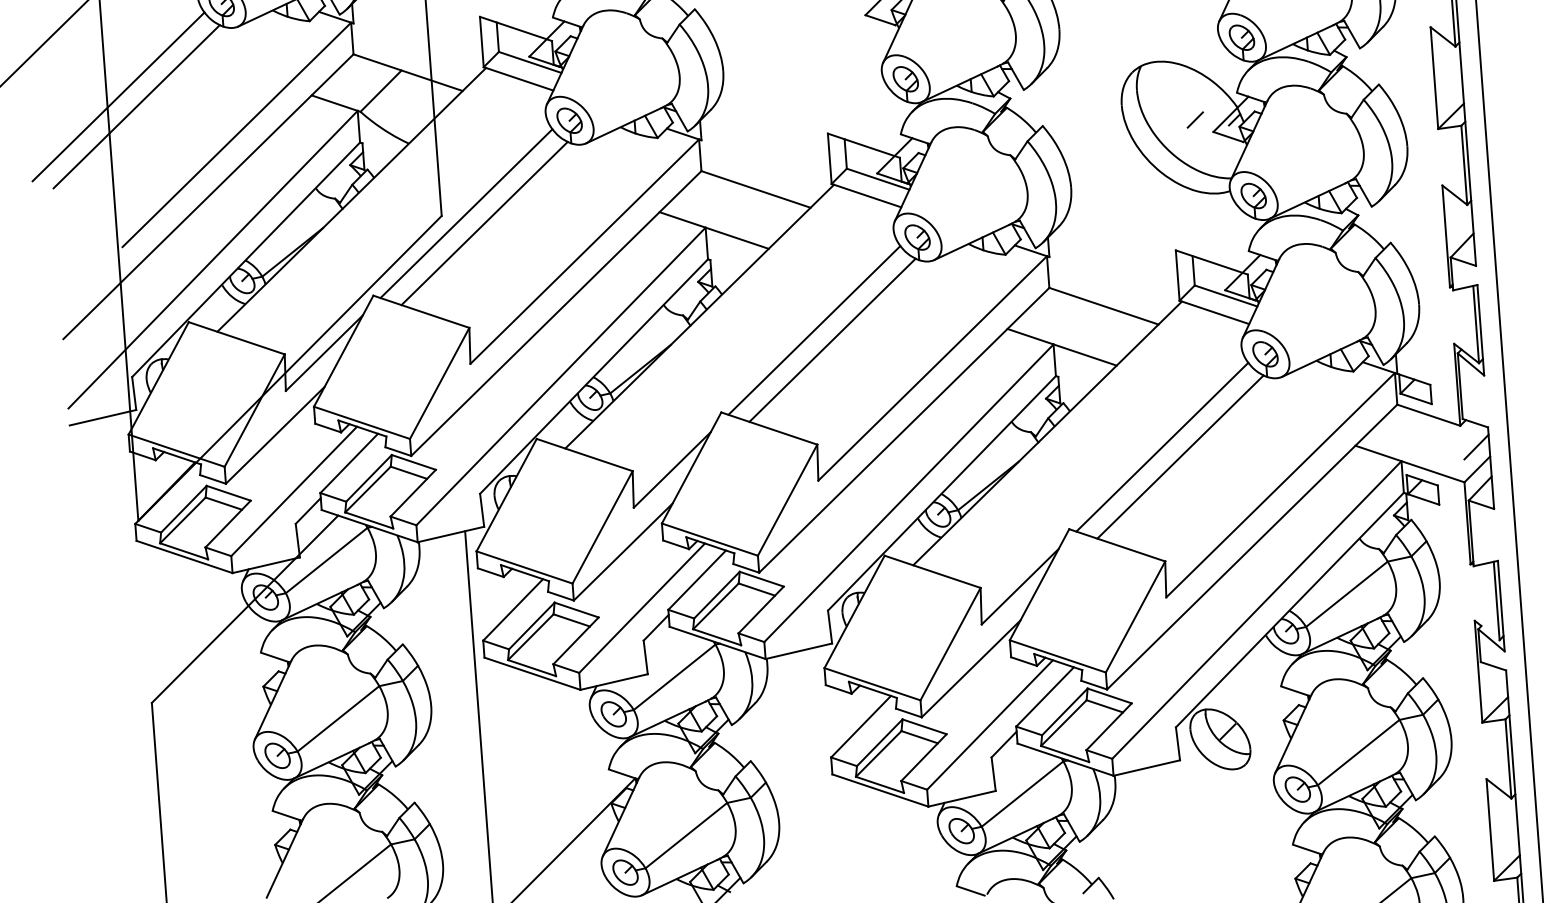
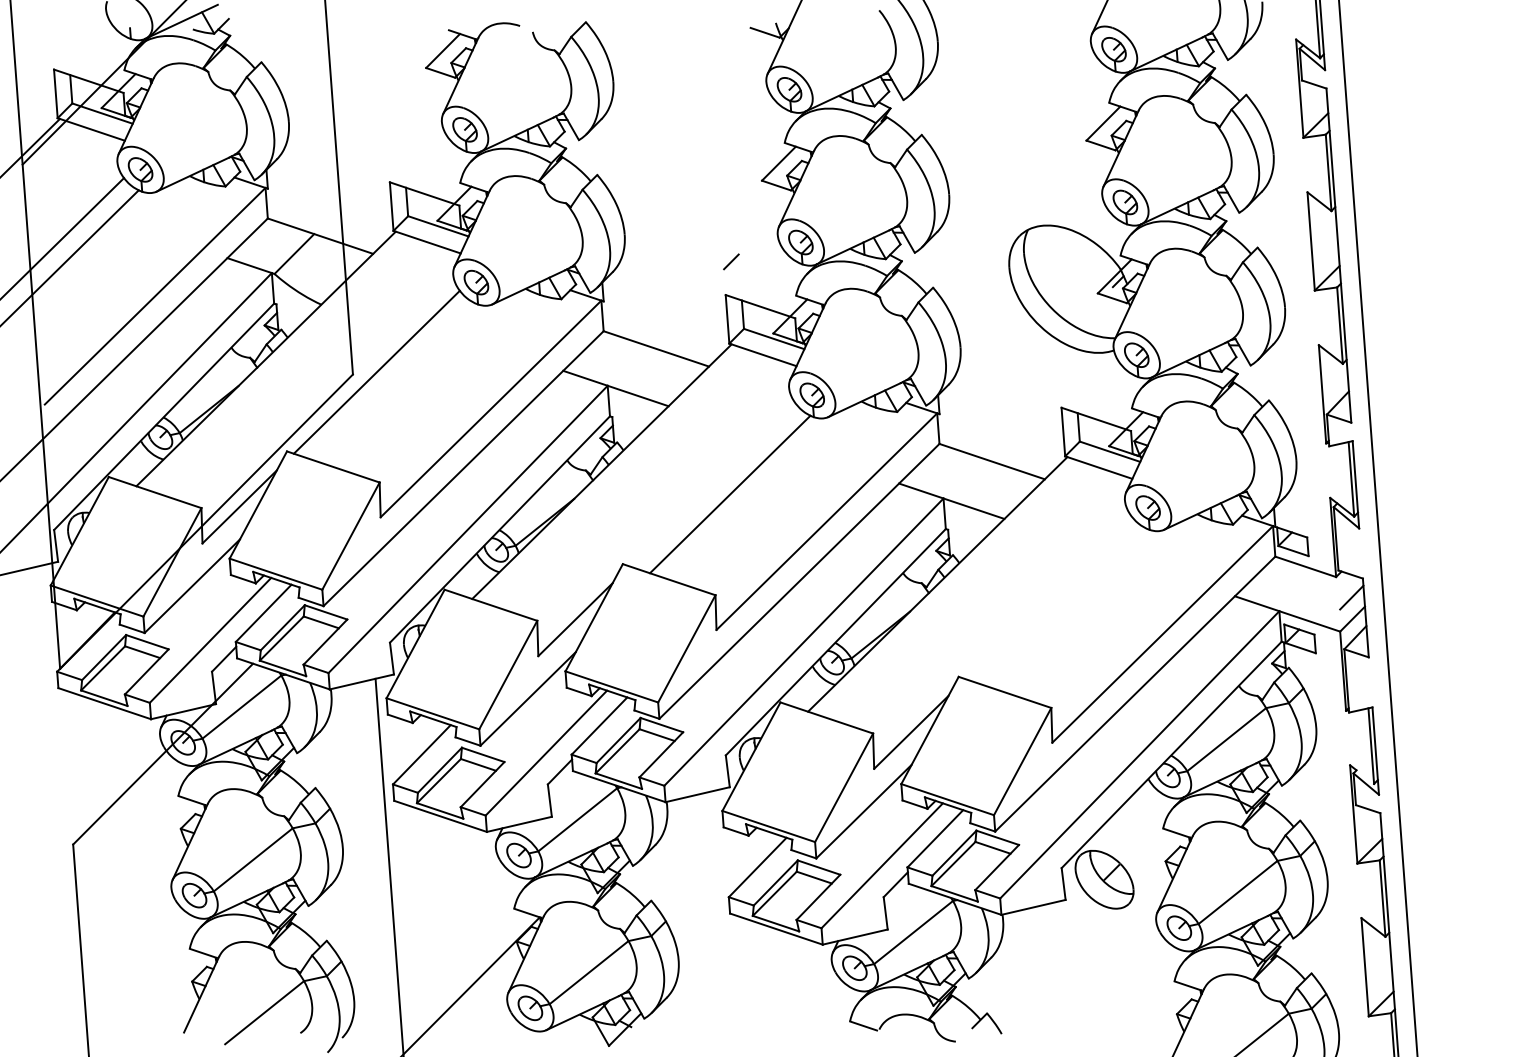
line: (1195, 119) -> (731, 261), moved
line: (484, 223) -> (394, 381), removed
line: (814, 329) -> (712, 484), removed
line: (1162, 446) -> (1048, 597), removed
line: (1179, 456) -> (1065, 606), removed

